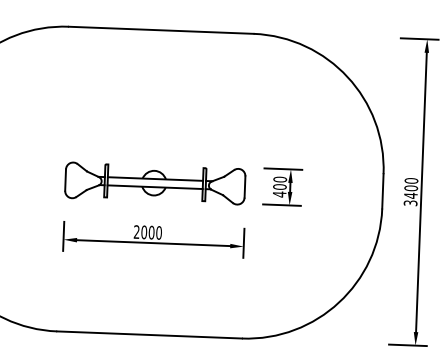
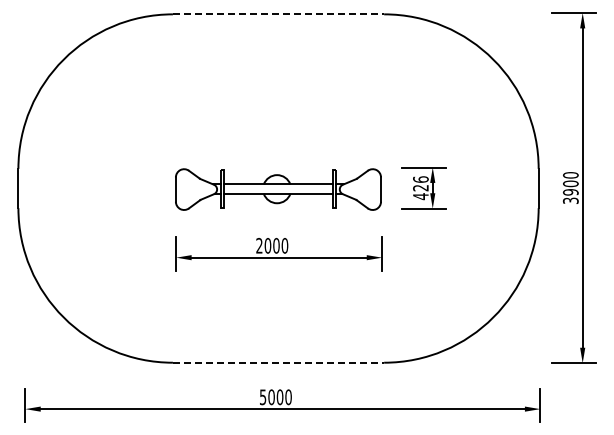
line: (161, 30) -> (278, 14), solid -> dashed
text: (279, 182) -> (420, 183), 400 -> 426
text: (410, 195) -> (570, 191), 3400 -> 3900
line: (149, 334) -> (278, 362), solid -> dashed

